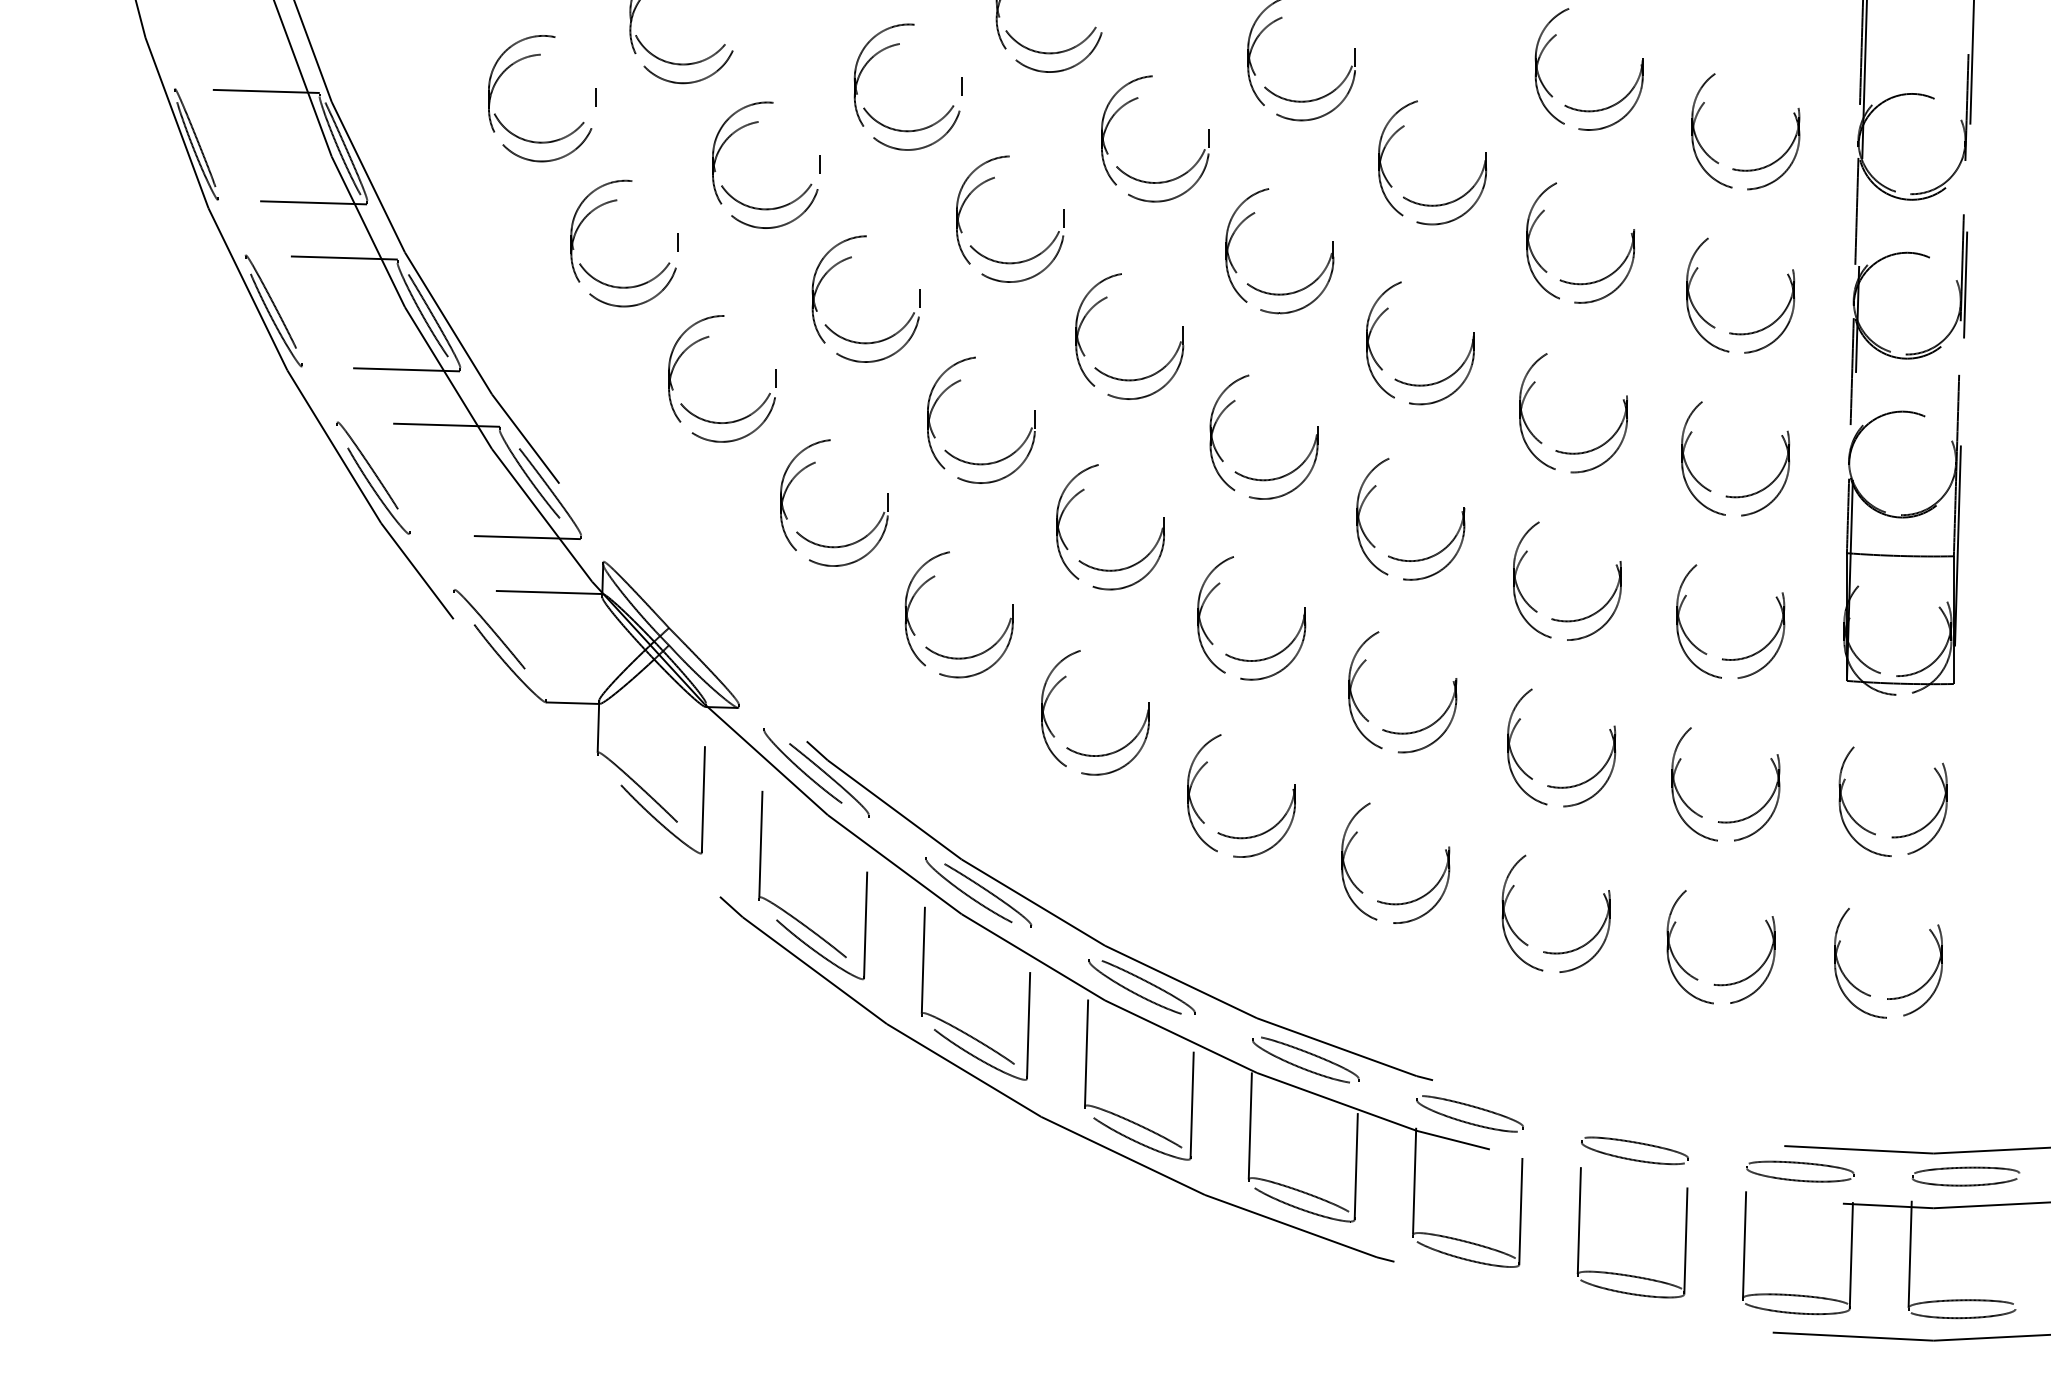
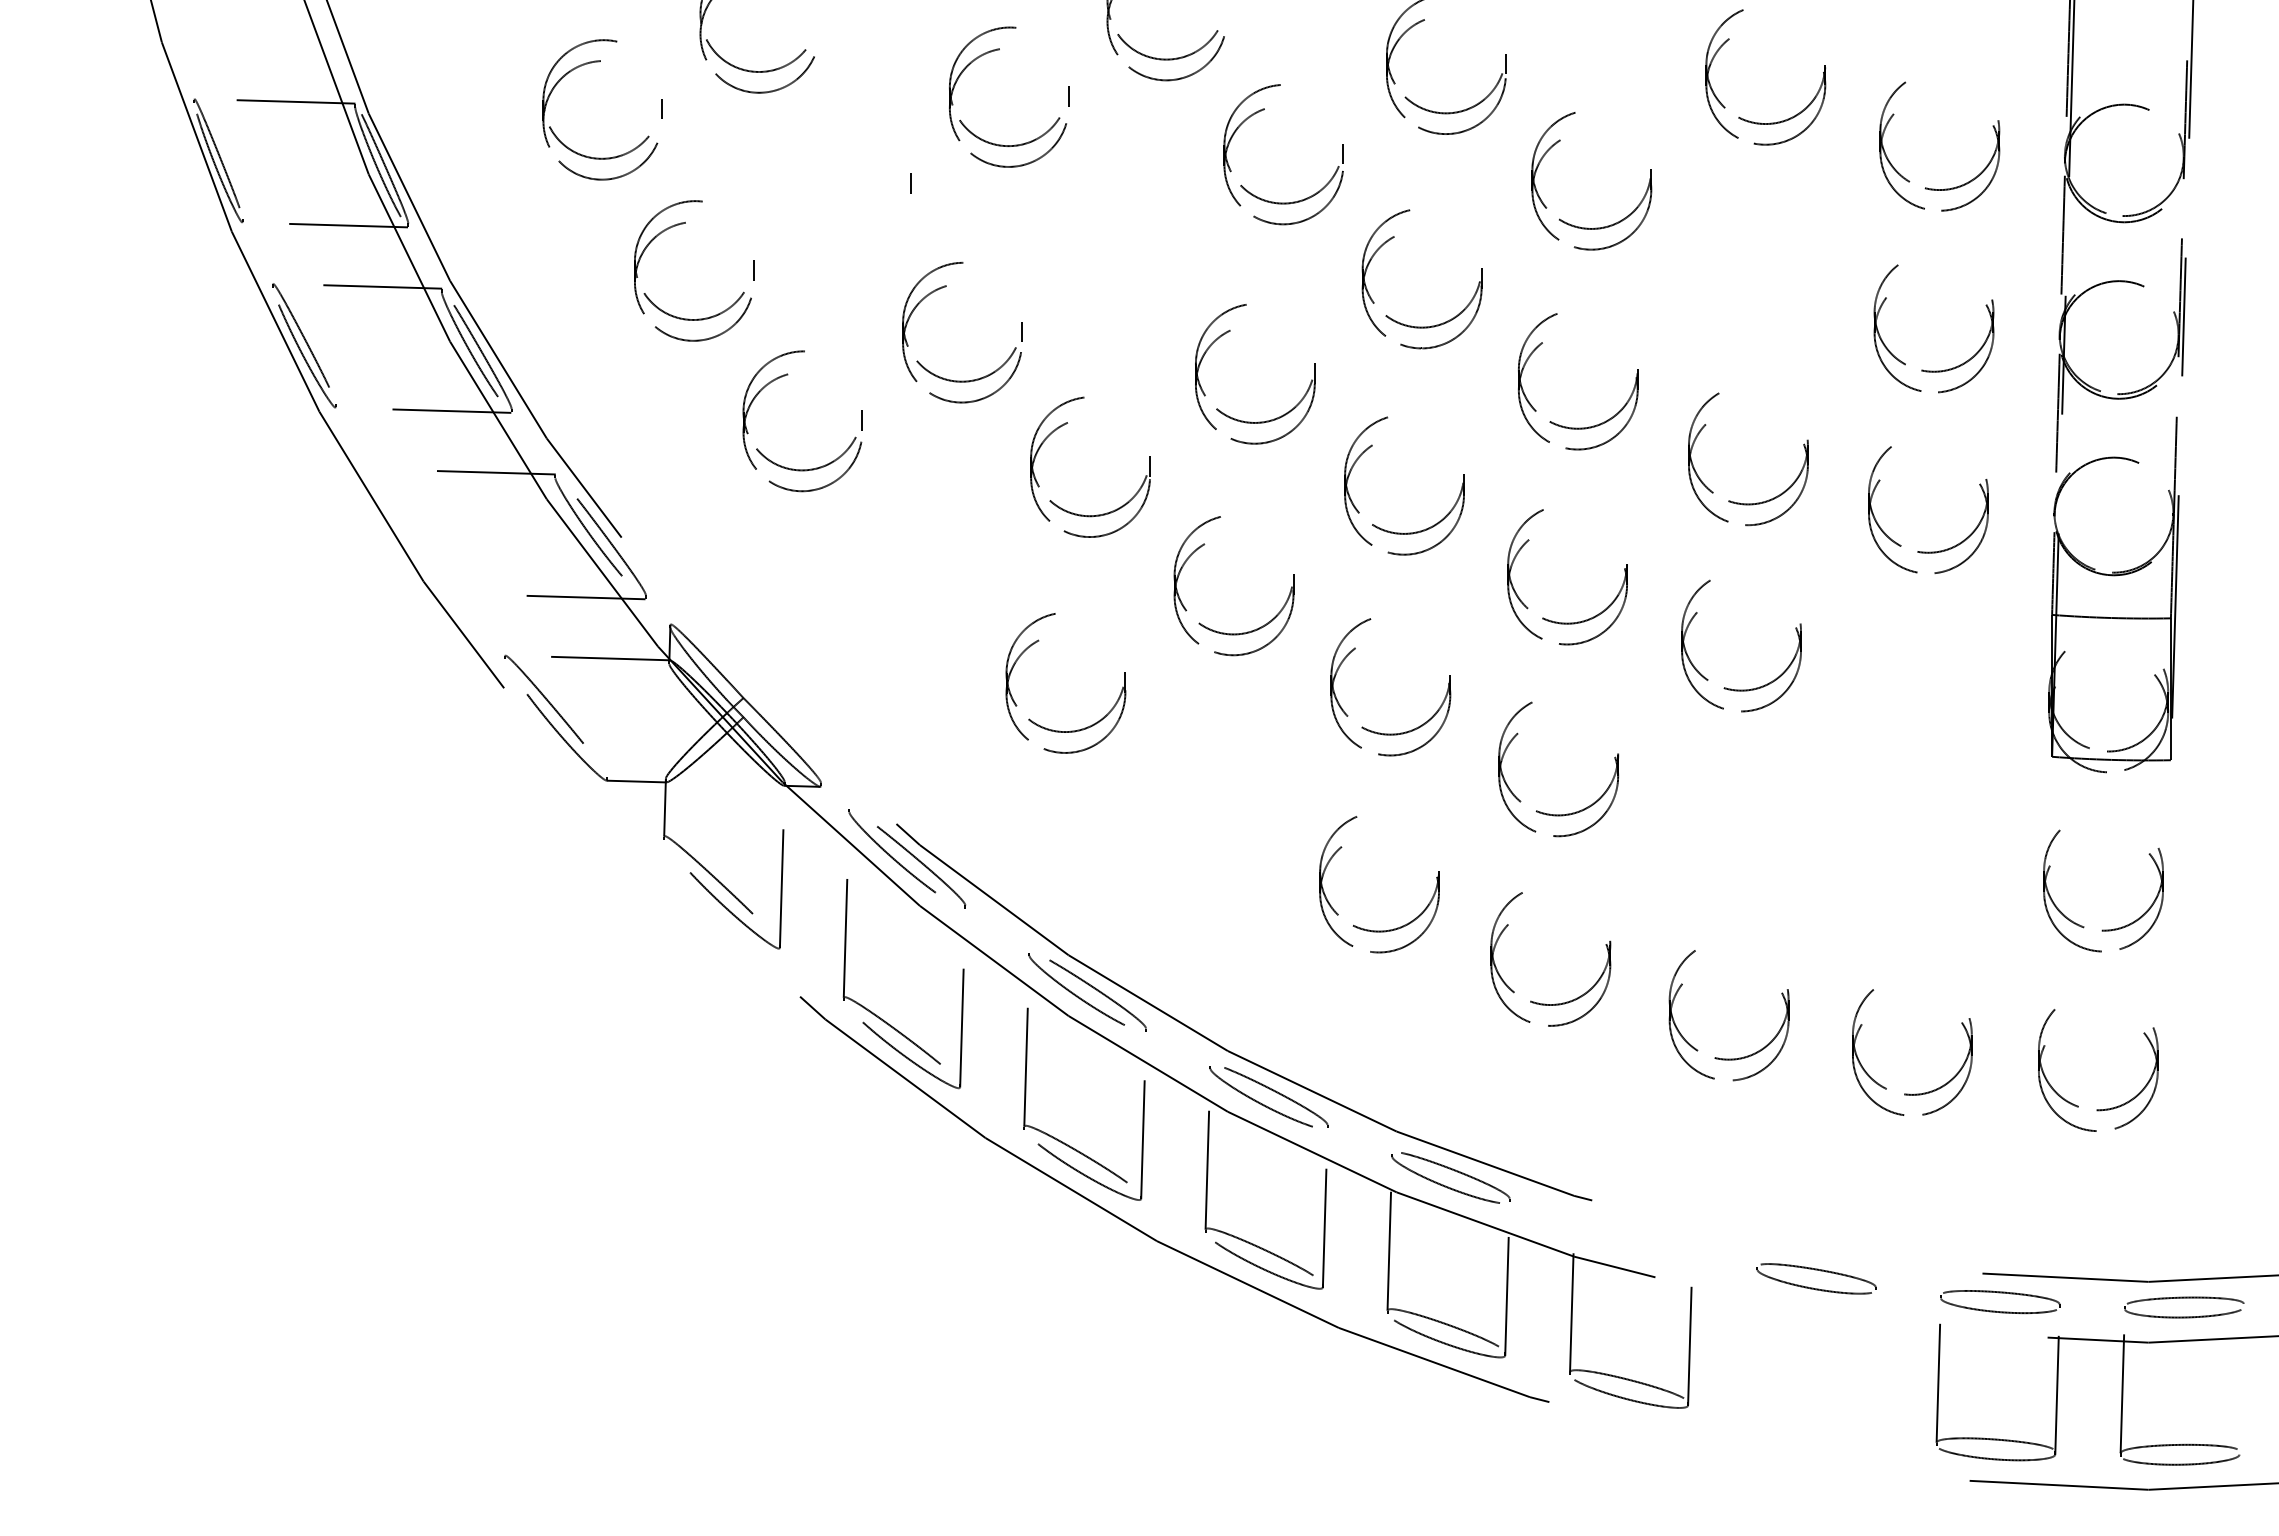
part: (756, 123) -> (840, 137), removed
part: (993, 179) -> (1103, 199), removed
part: (1585, 282) -> (1761, 314), removed
part: (814, 463) -> (905, 515), removed
part: (372, 478) -> (414, 531), removed
part: (1730, 659) -> (1922, 732), removed
part: (1102, 754) -> (1224, 838), removed
part: (1552, 785) -> (1725, 873), removed
part: (1719, 821) -> (1910, 912), removed
part: (1471, 1107) -> (1635, 1230), removed
part: (1624, 1273) -> (1804, 1415), removed

